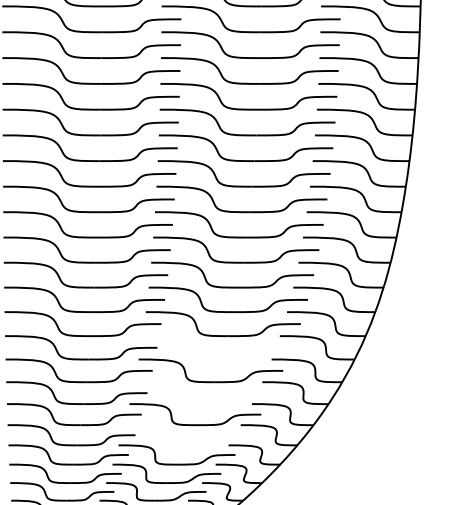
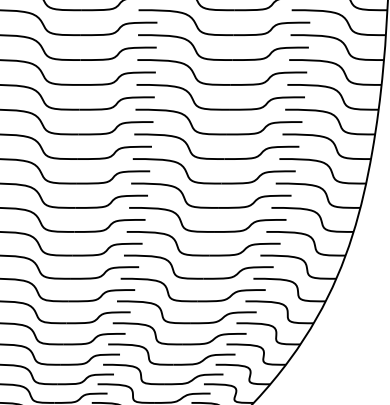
part: (217, 358) -> (193, 300), added
part: (203, 403) -> (179, 343), added
part: (186, 444) -> (163, 383), added

